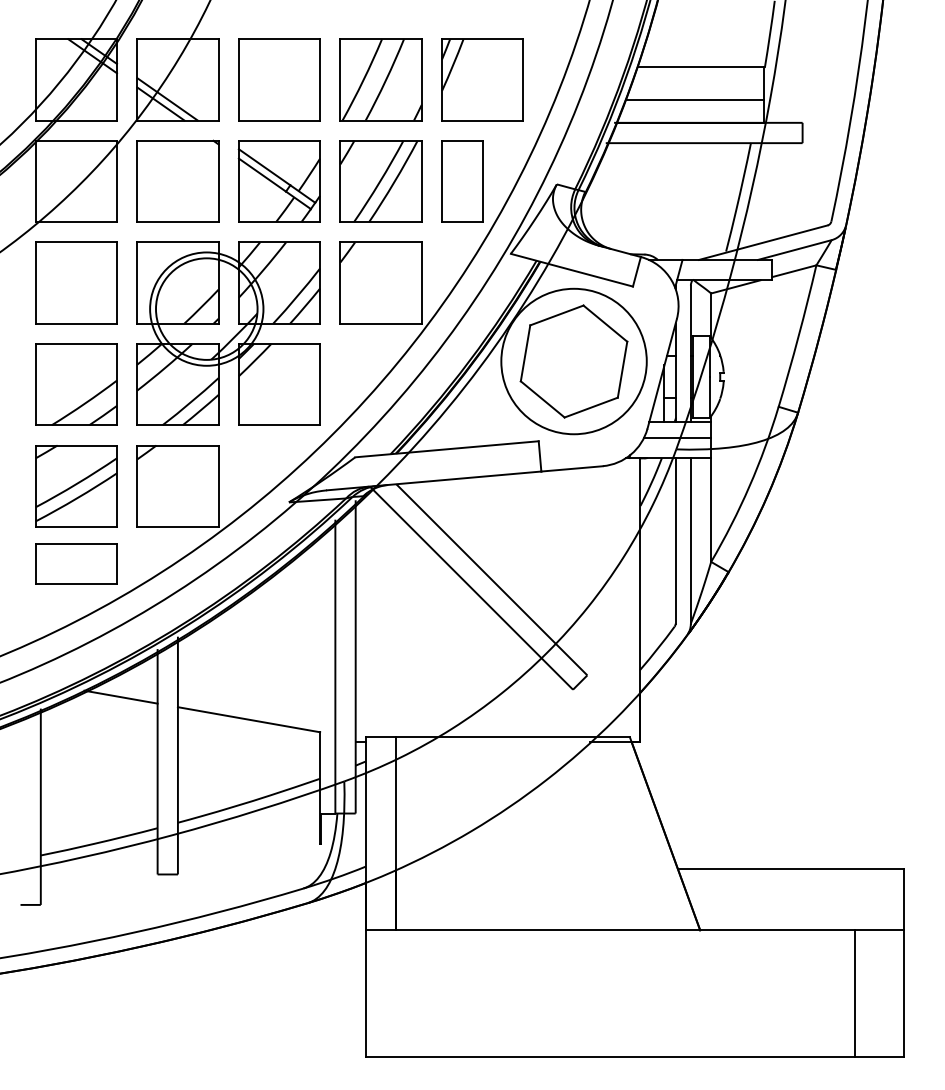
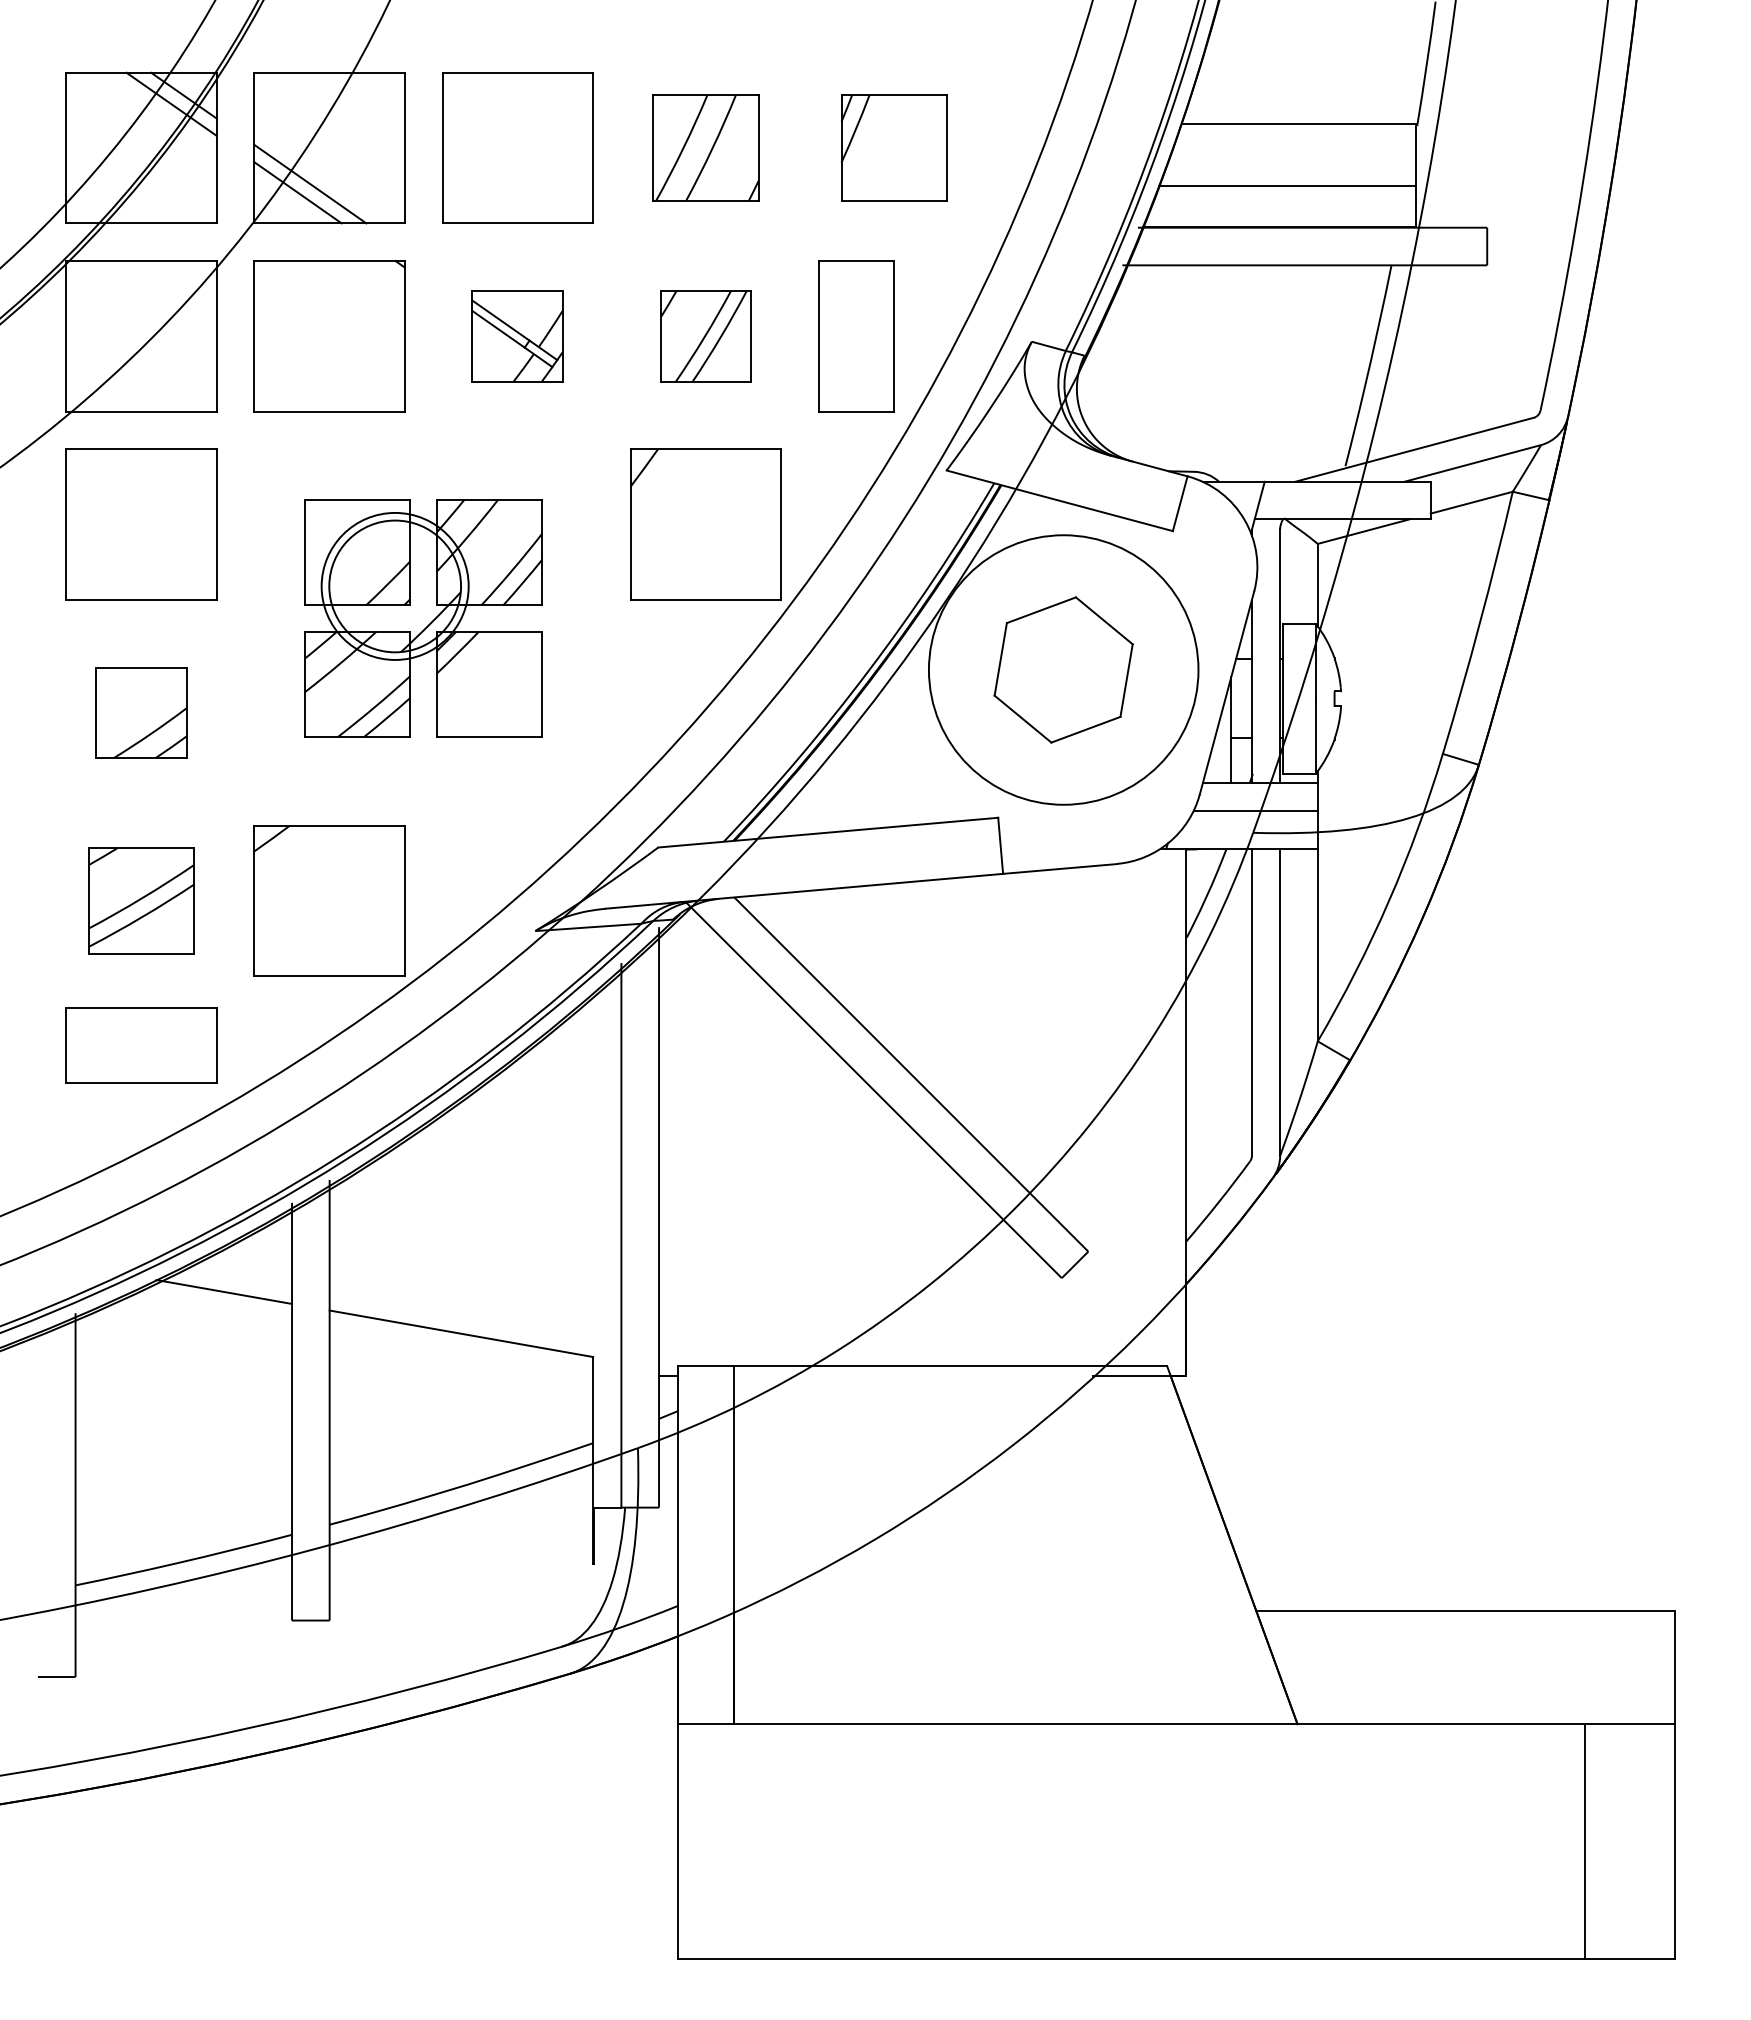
part: (380, 79) -> (705, 147), size x0.7
part: (482, 79) -> (894, 147), size x0.7
part: (278, 181) -> (515, 336), size x0.6
part: (380, 181) -> (705, 336), size x0.6
part: (228, 333) -> (423, 618), size x0.7
part: (573, 361) -> (1062, 669), size x0.7
part: (76, 384) -> (141, 712), size x0.6
part: (76, 486) -> (141, 901), size x0.7

